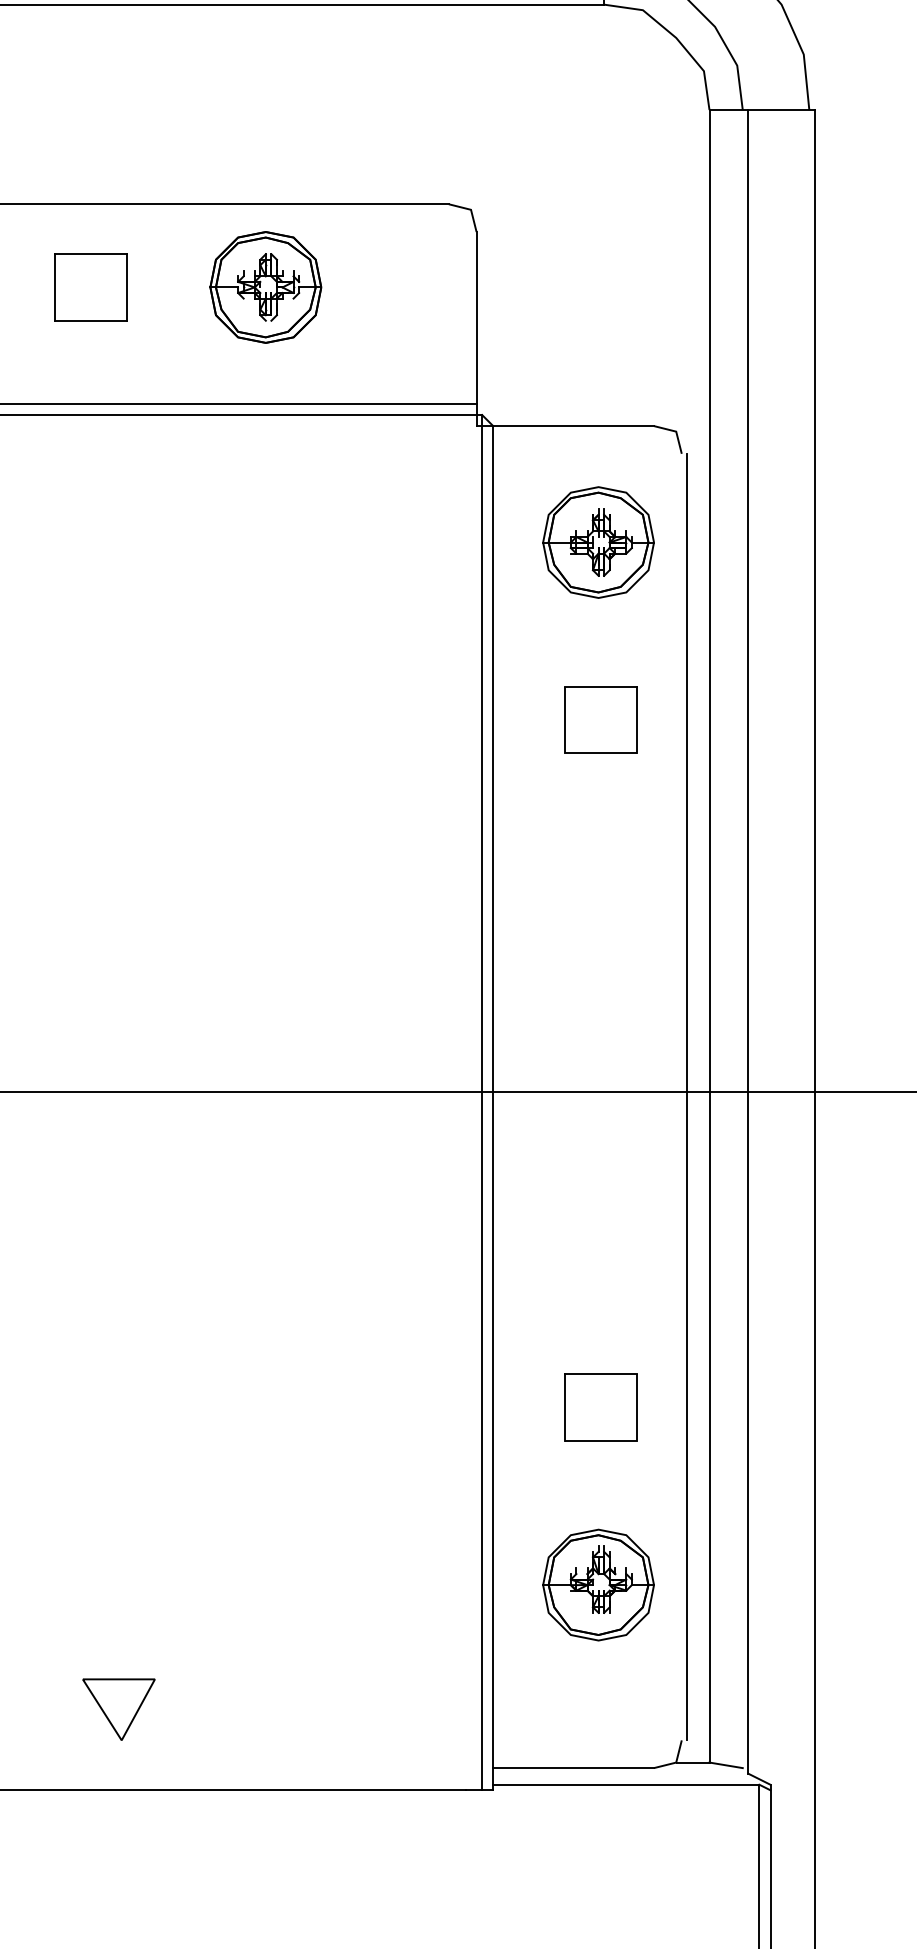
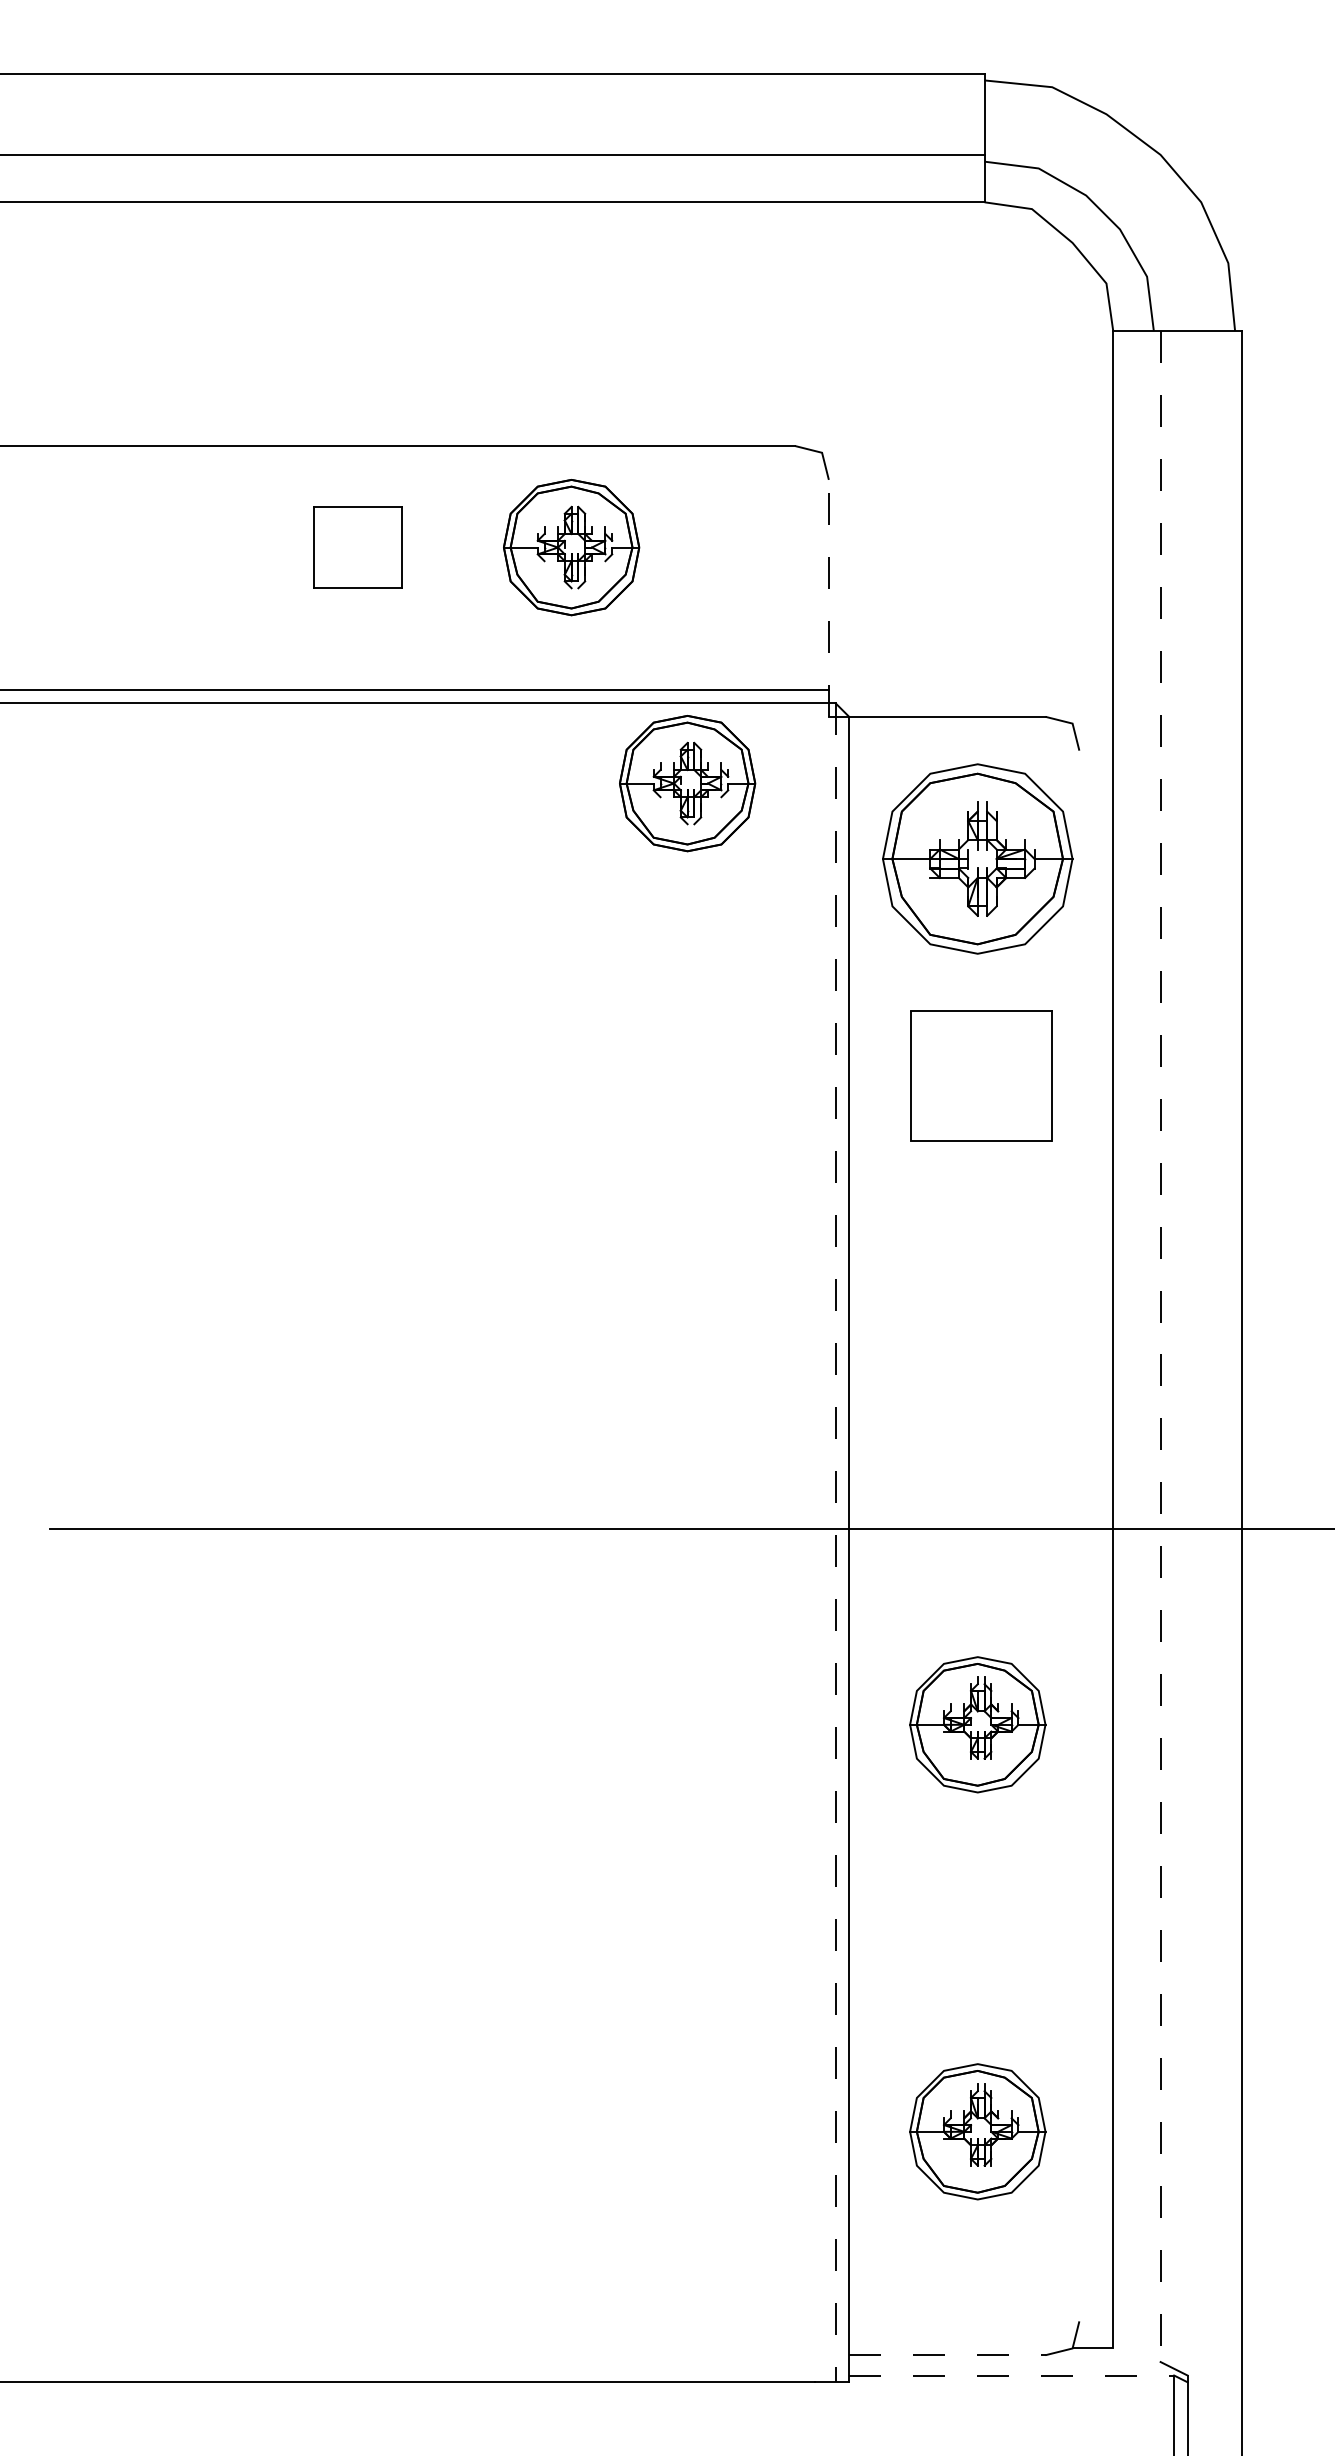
line: (476, 328) -> (828, 597), solid -> dashed
part: (360, 480) -> (687, 783), added
part: (598, 542) -> (977, 858), size x1.4
part: (600, 719) -> (980, 1075), size x1.6
line: (748, 941) -> (1160, 1346), solid -> dashed
line: (687, 1096) -> (1086, 1535), removed
line: (482, 1102) -> (835, 1542), solid -> dashed
part: (598, 1251) -> (977, 1724), added
part: (600, 1407) -> (980, 1915), removed
part: (118, 1709) -> (391, 2283), removed
line: (726, 1765) -> (1133, 2351), removed
line: (573, 1768) -> (947, 2355), solid -> dashed
line: (627, 1784) -> (1012, 2375), solid -> dashed

